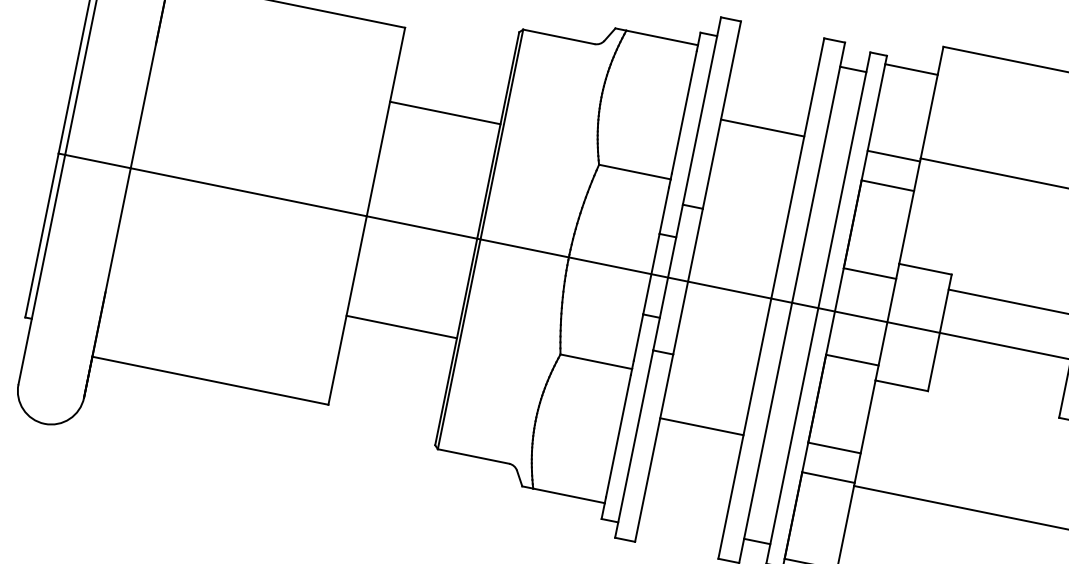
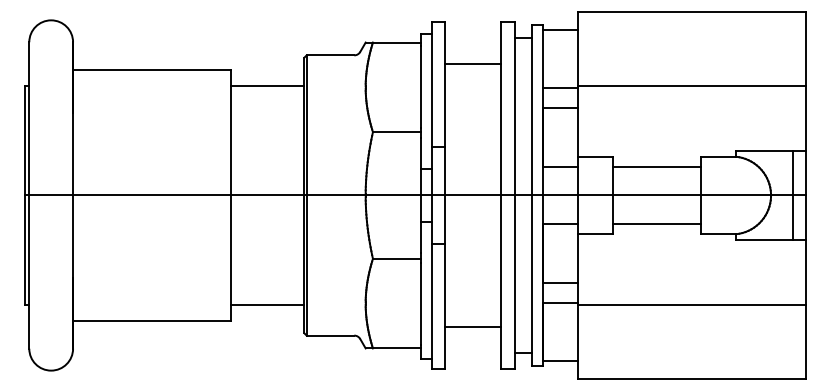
line: (445, 113) -> (267, 86), moved
line: (761, 128) -> (472, 64), moved
line: (401, 326) -> (267, 304), moved
line: (995, 389) -> (656, 224), added
line: (701, 426) -> (472, 326), moved

